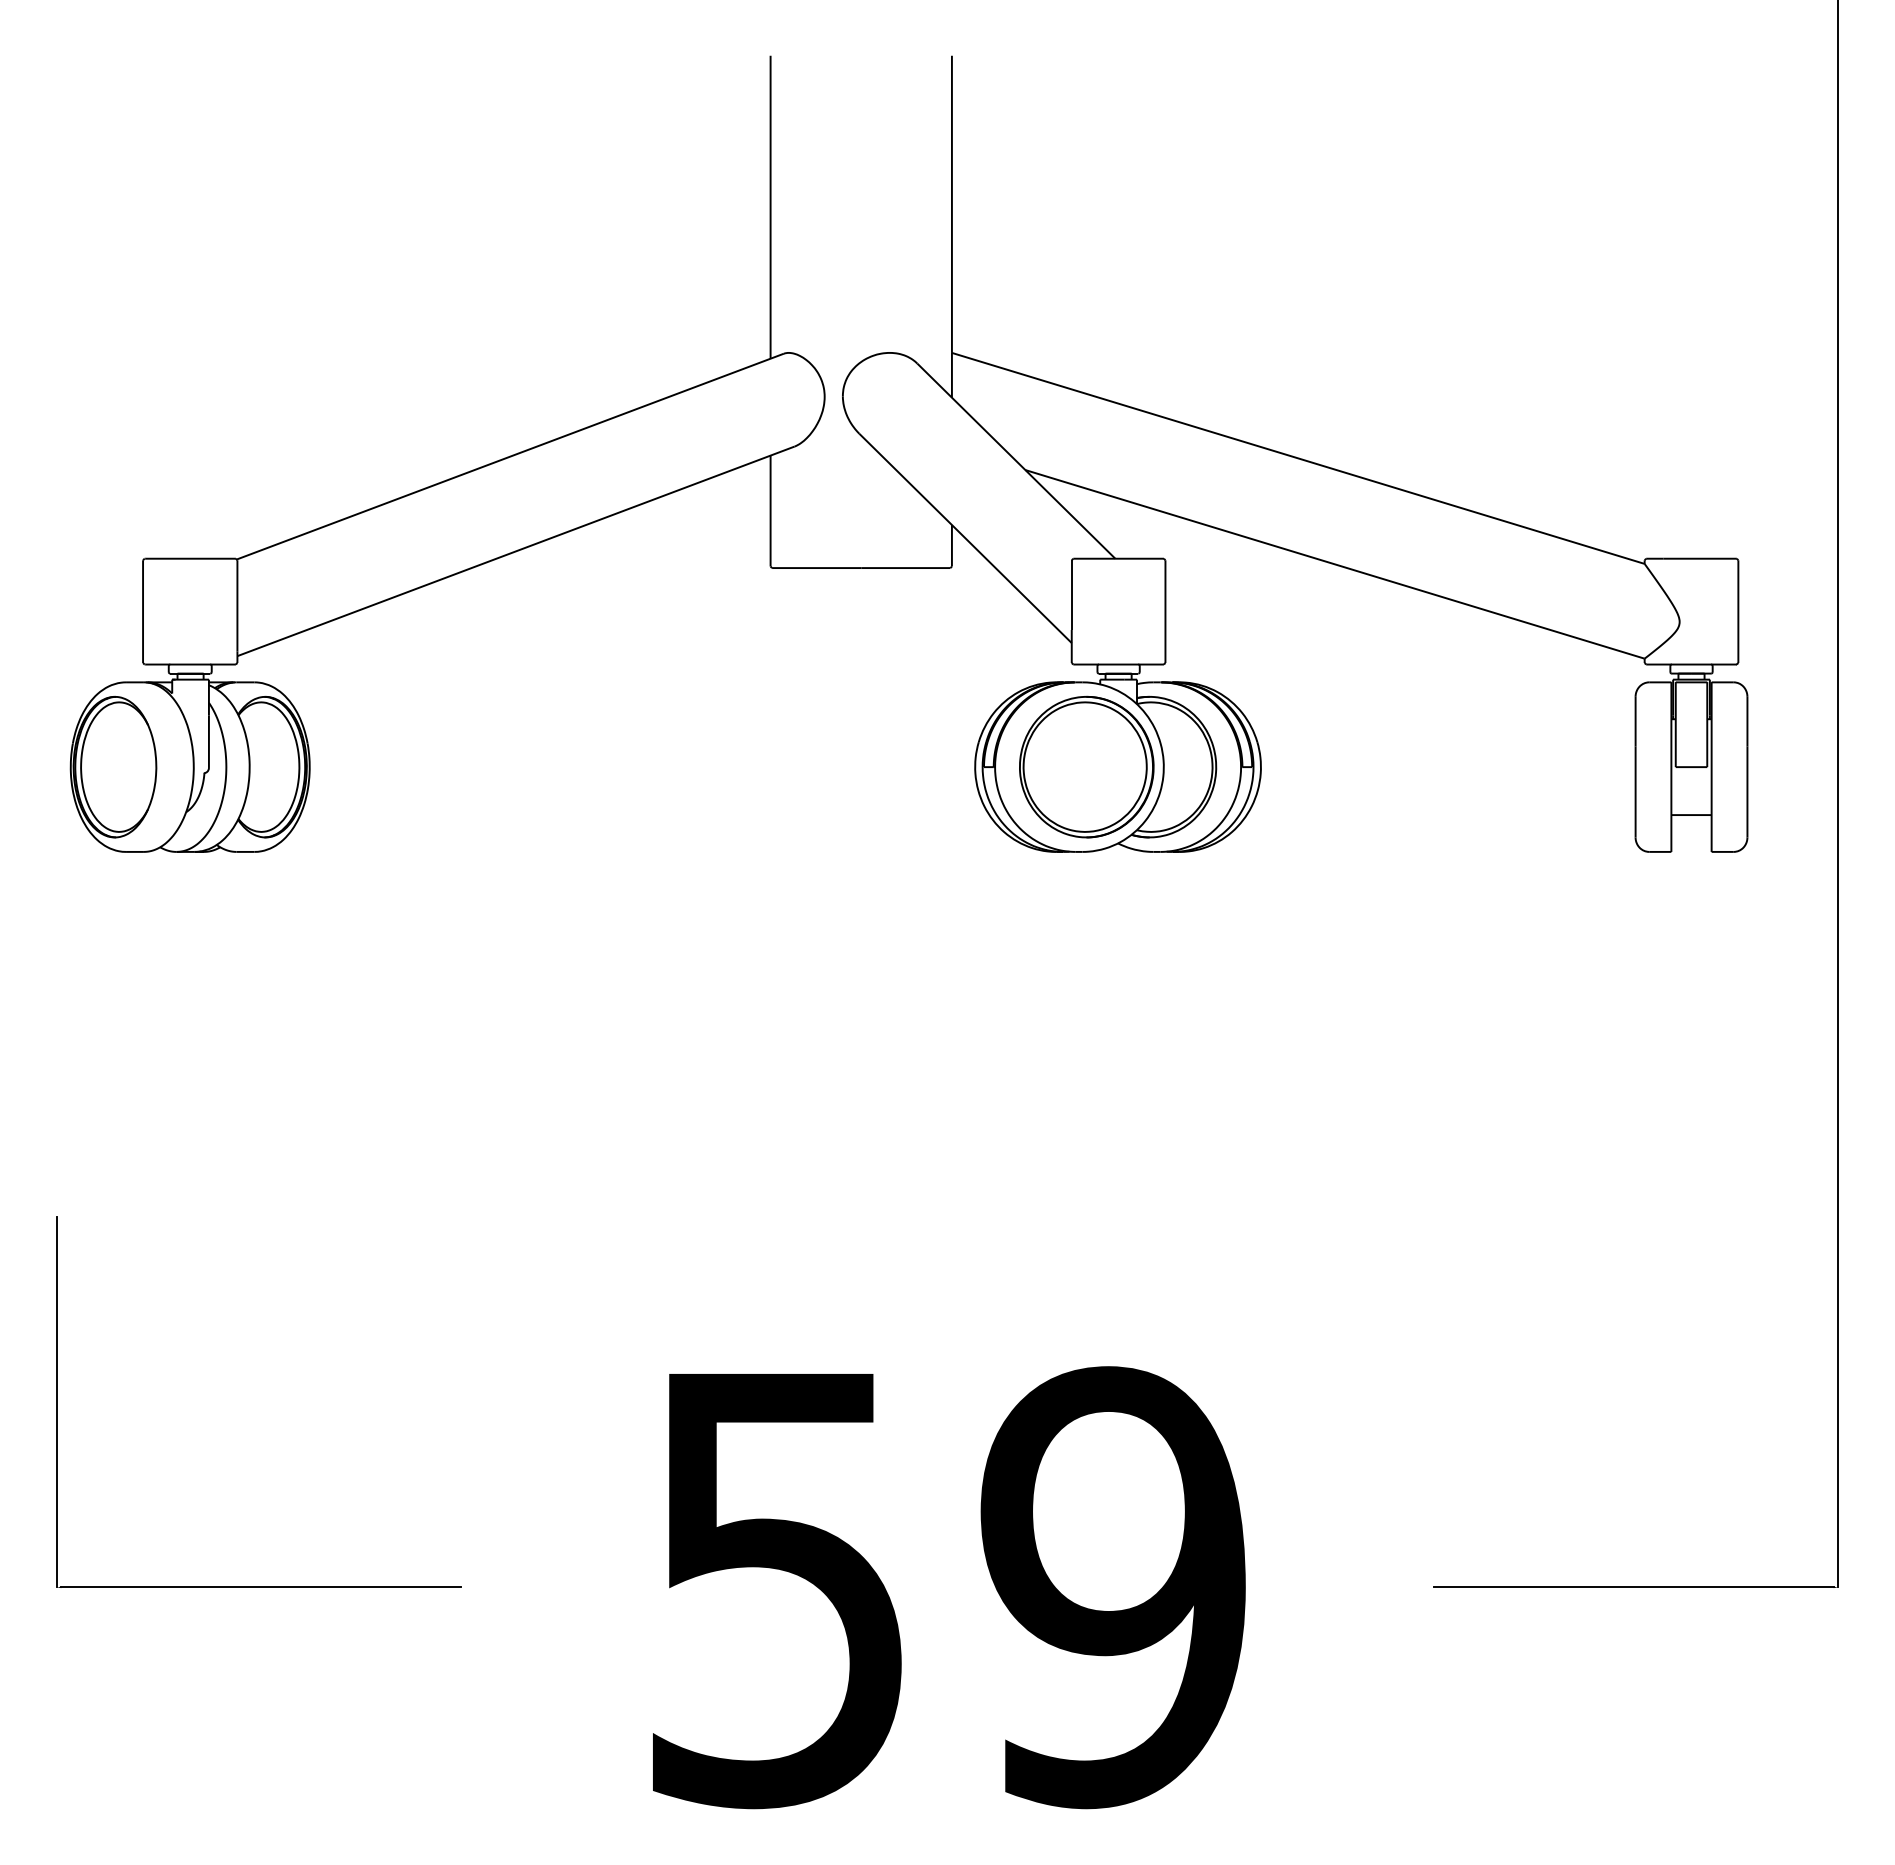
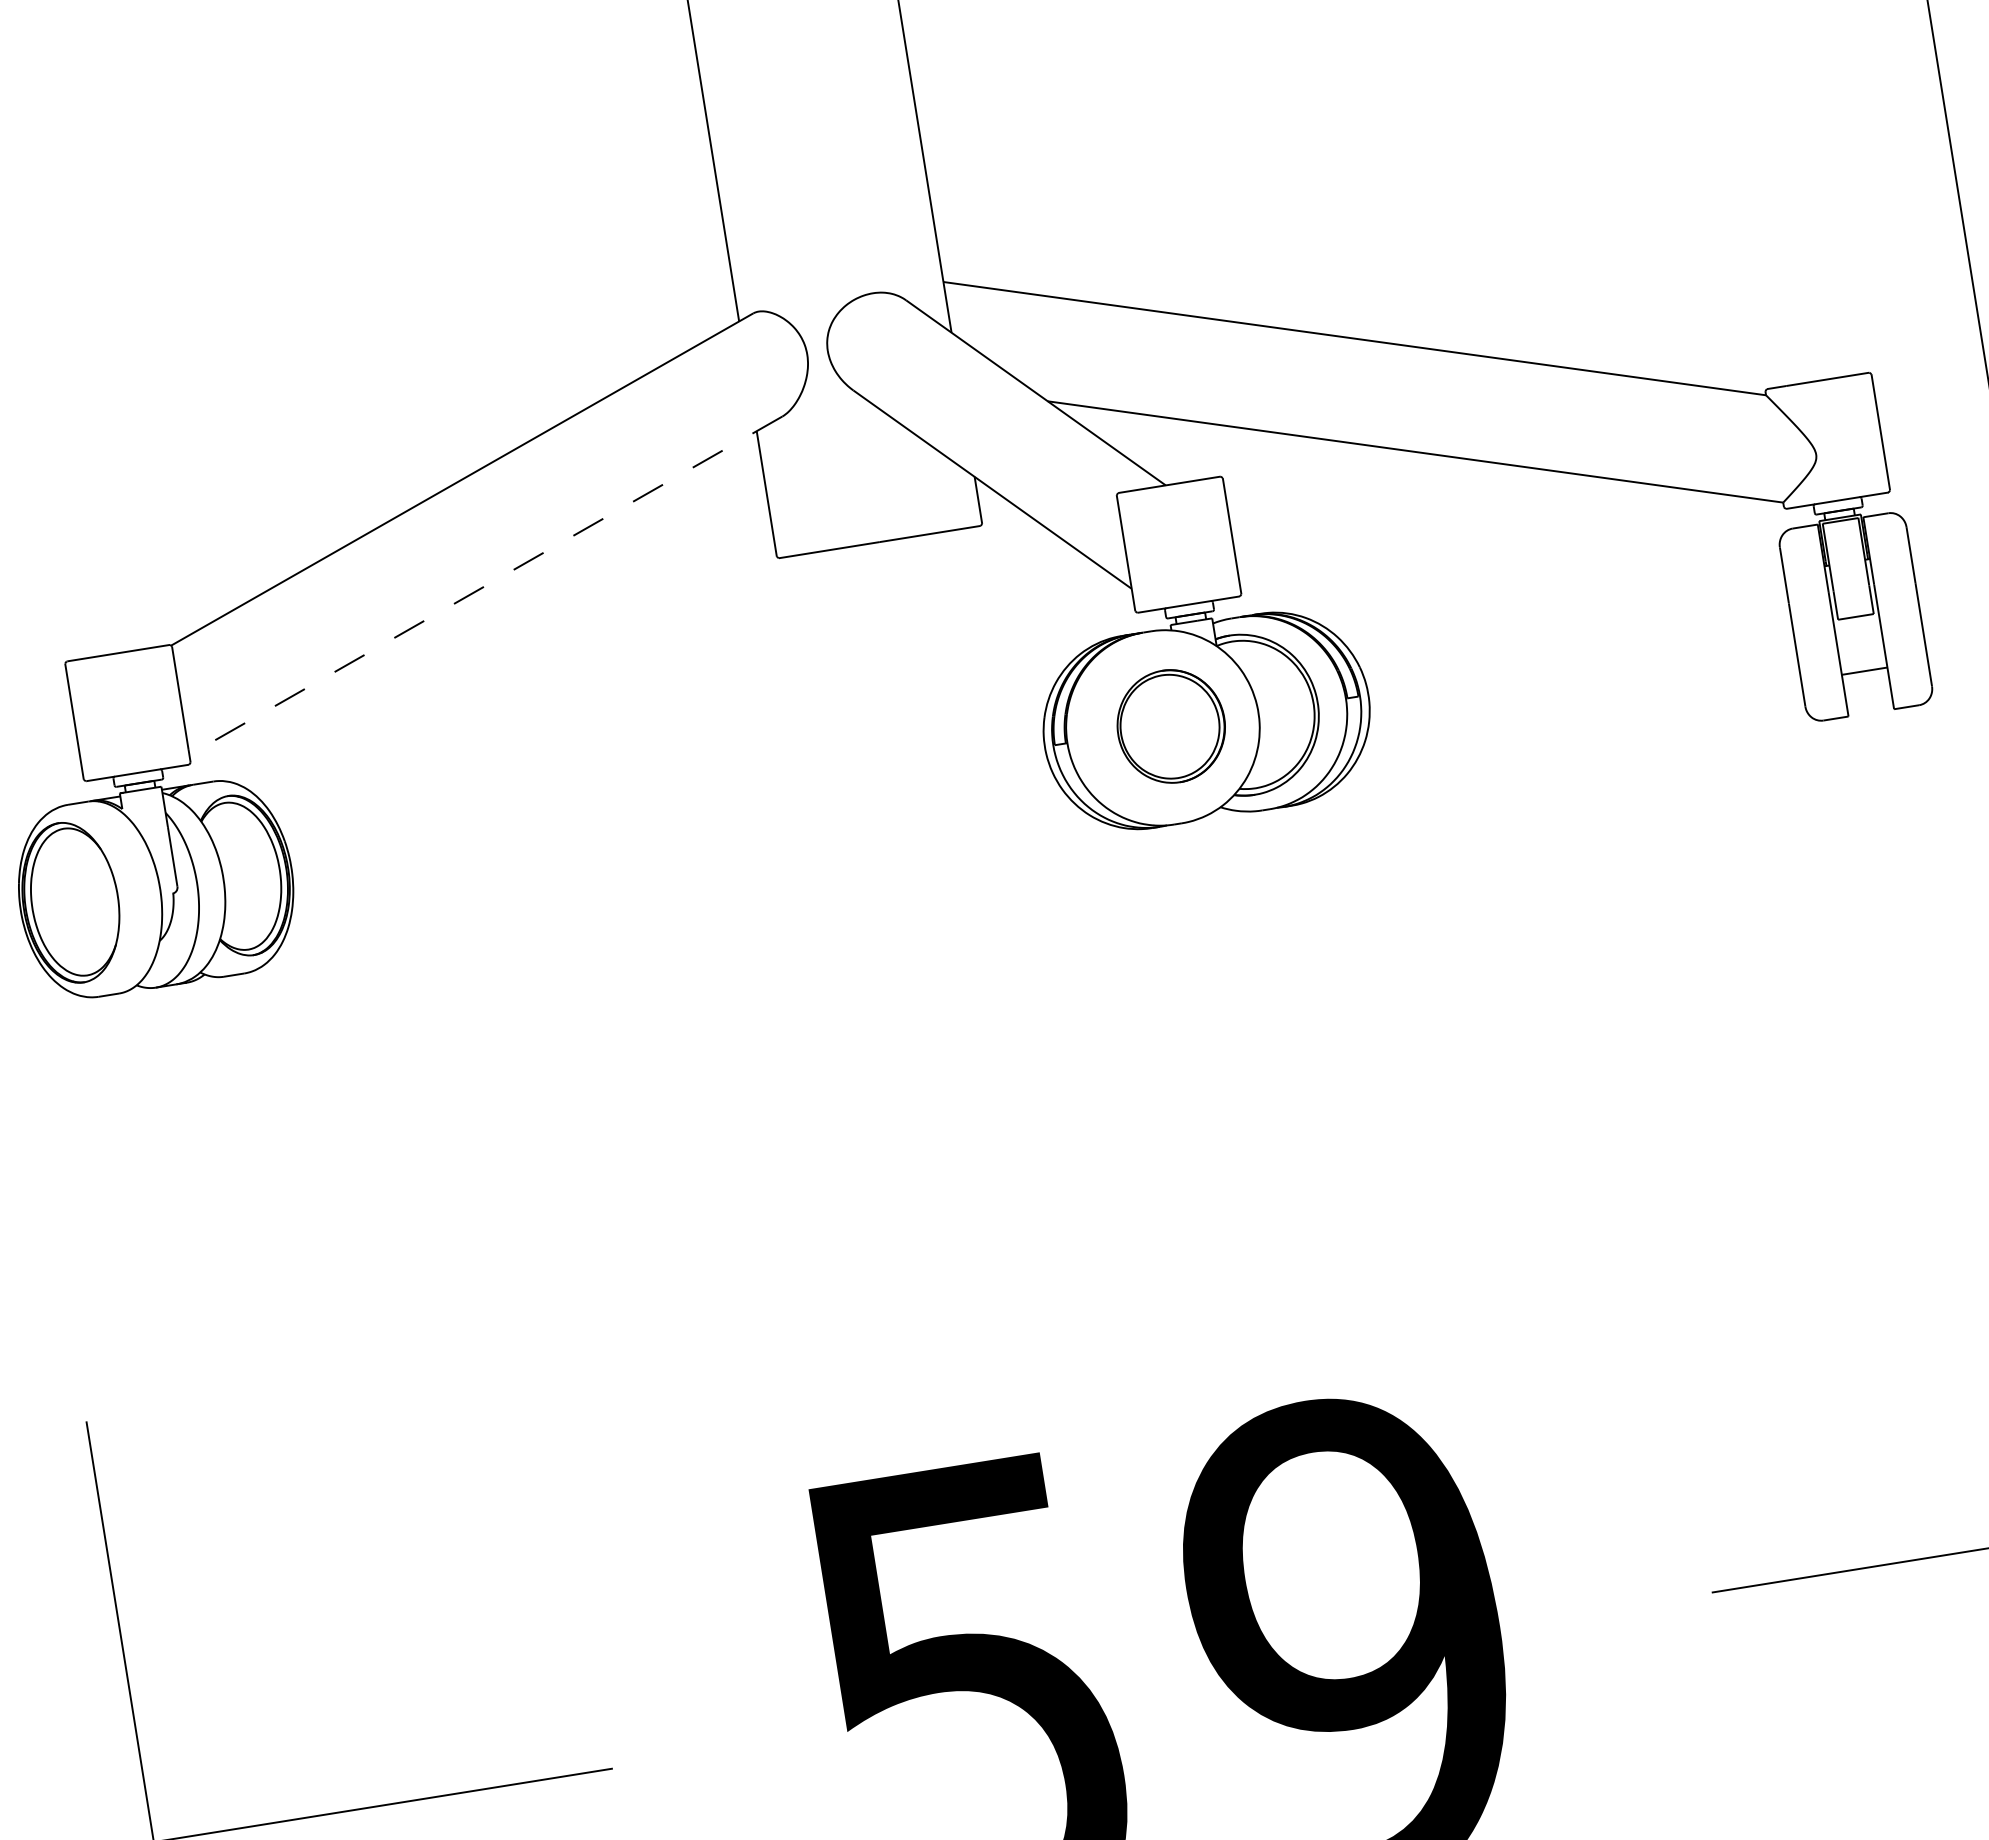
line: (516, 551) -> (486, 585), solid -> dashed
part: (1086, 766) -> (1170, 725), size x0.7

